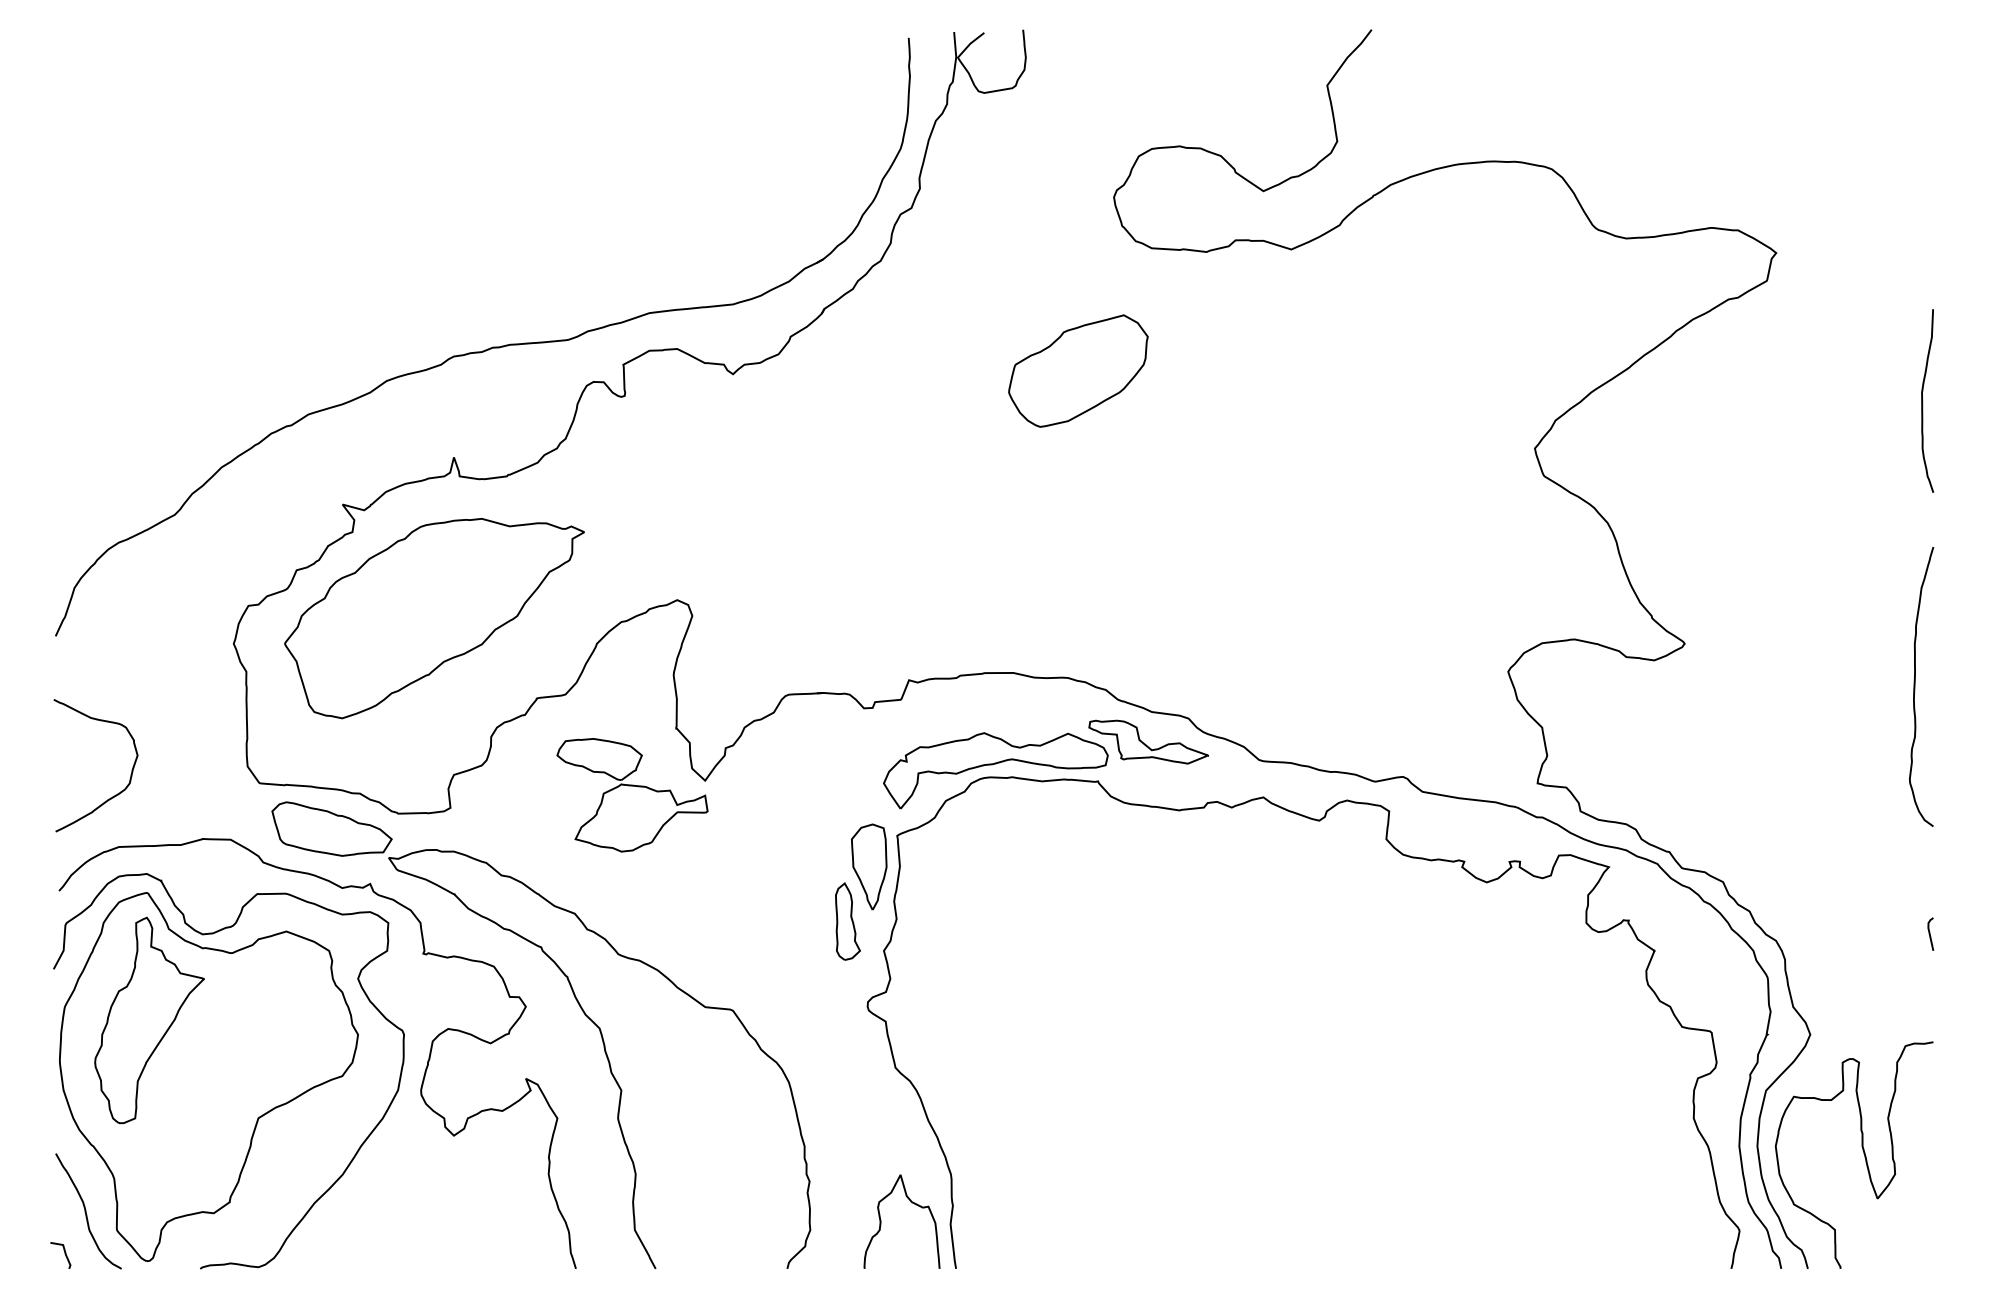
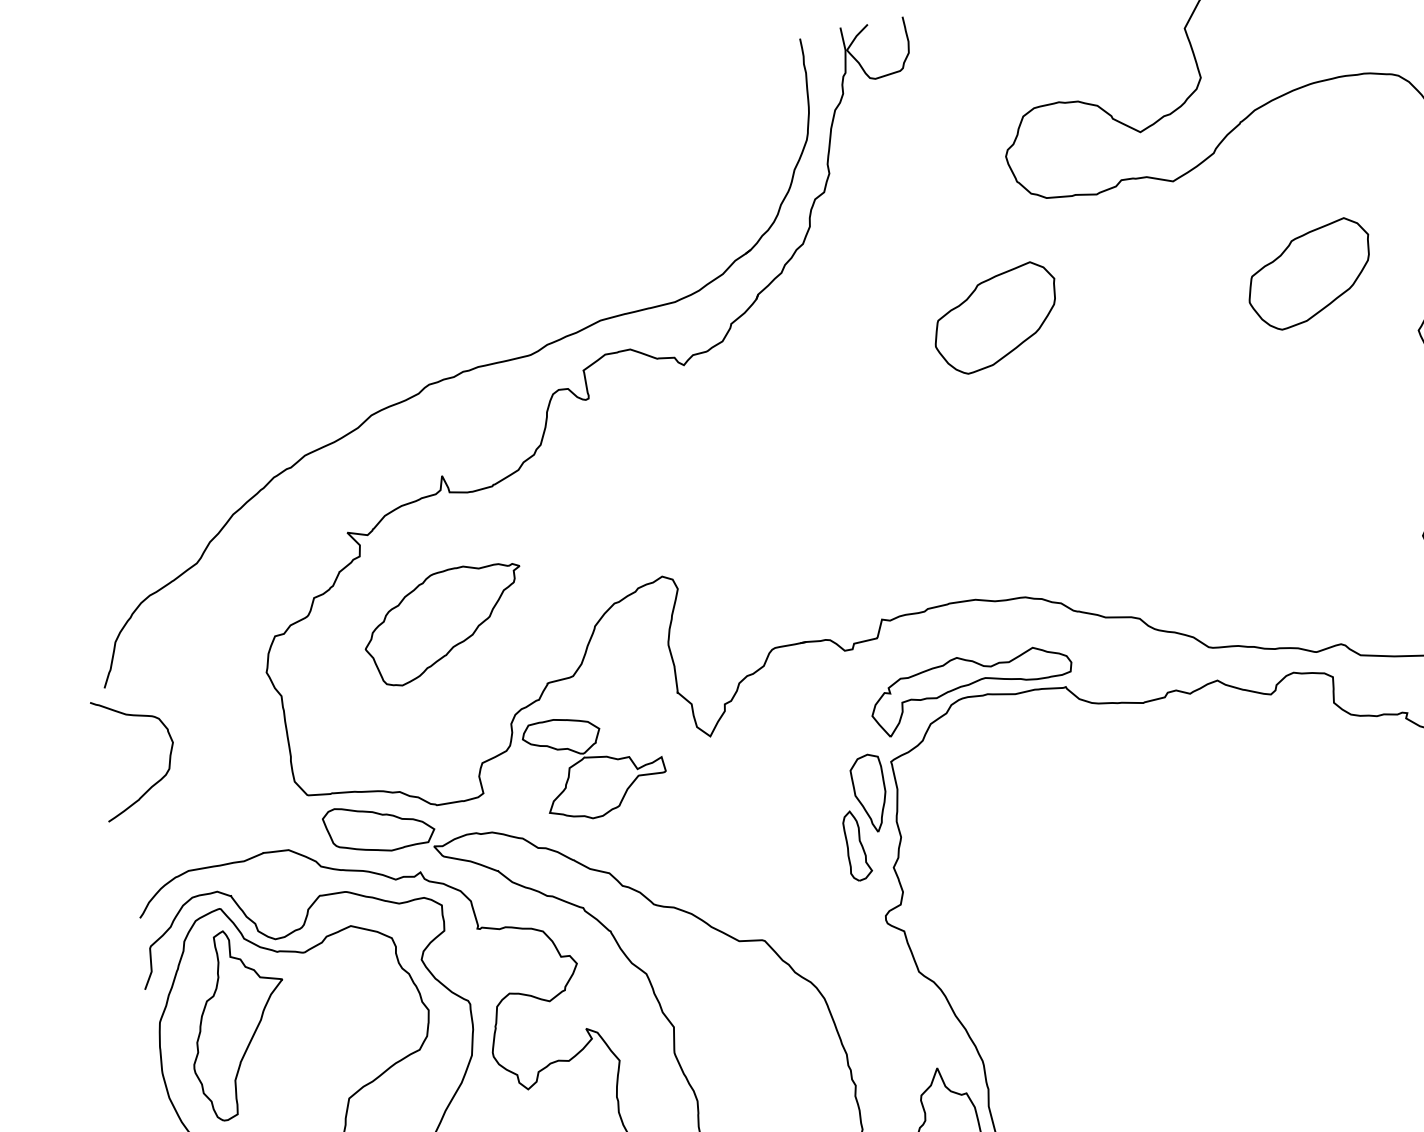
part: (1425, 370) -> (1309, 273), added
part: (434, 618) -> (444, 624), size x0.6
part: (1148, 741) -> (1106, 644), removed
curve: (115, 794) -> (157, 780), moved
part: (632, 795) -> (595, 766), moved

